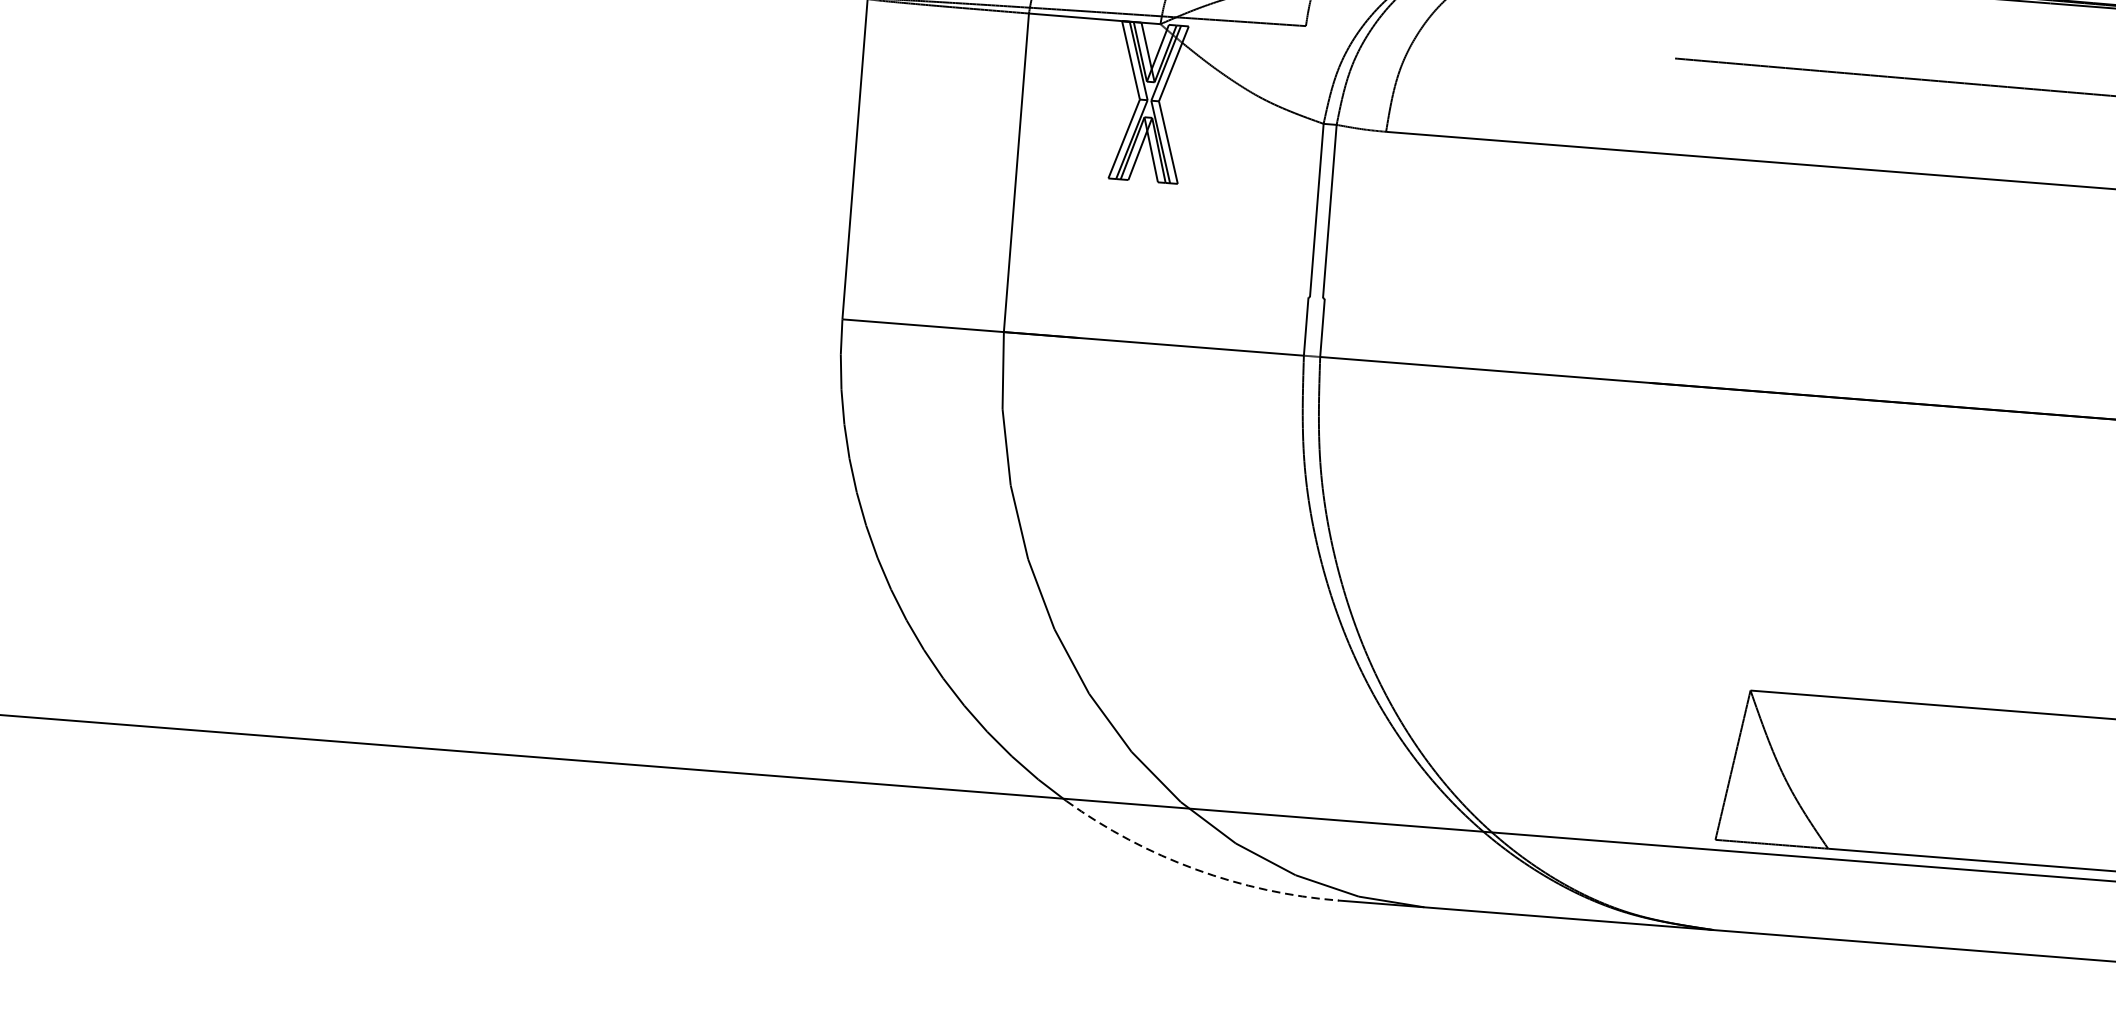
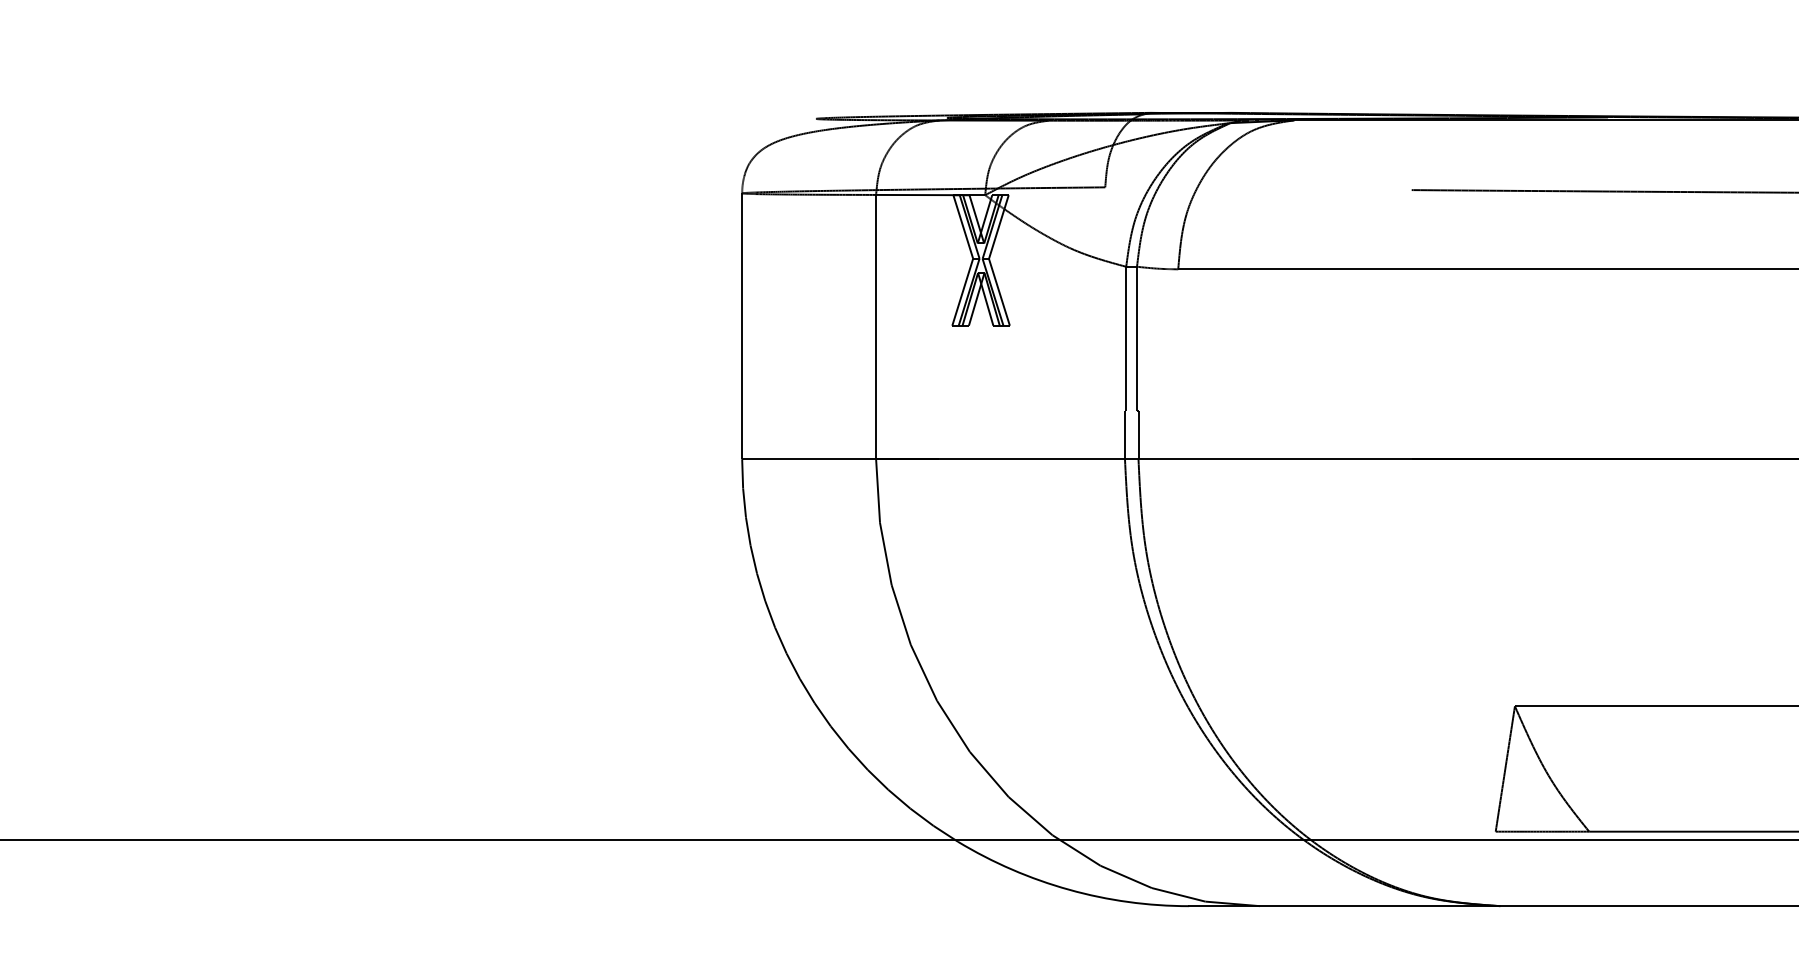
arc: (1196, 869) -> (1069, 889), dashed -> solid

